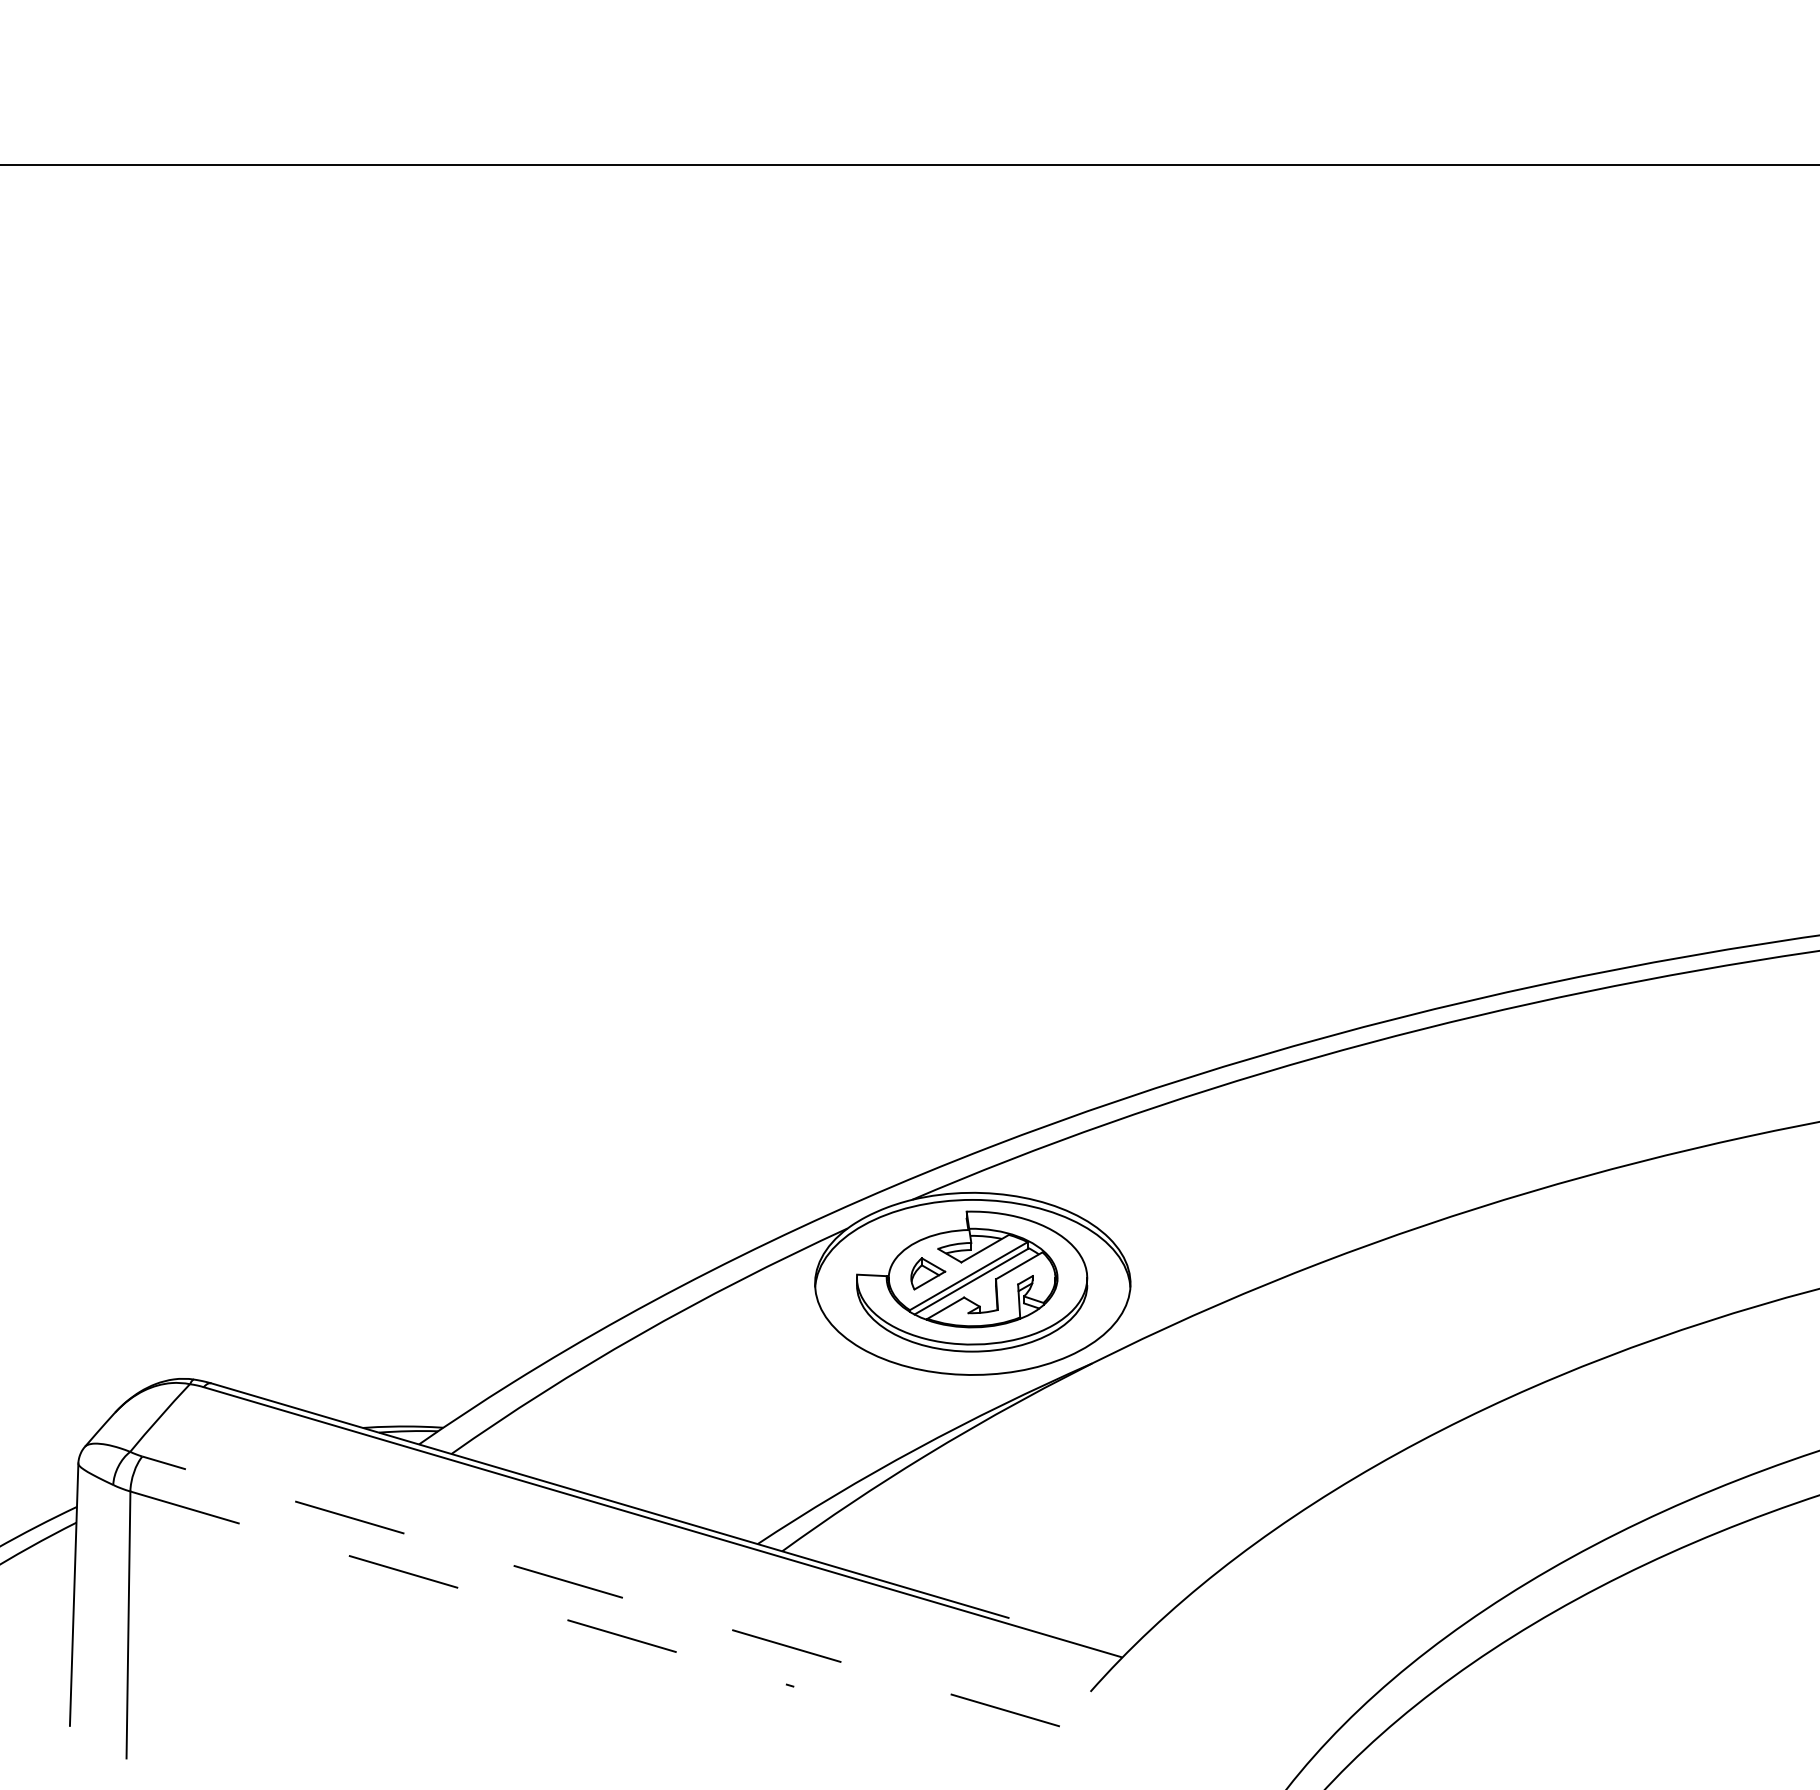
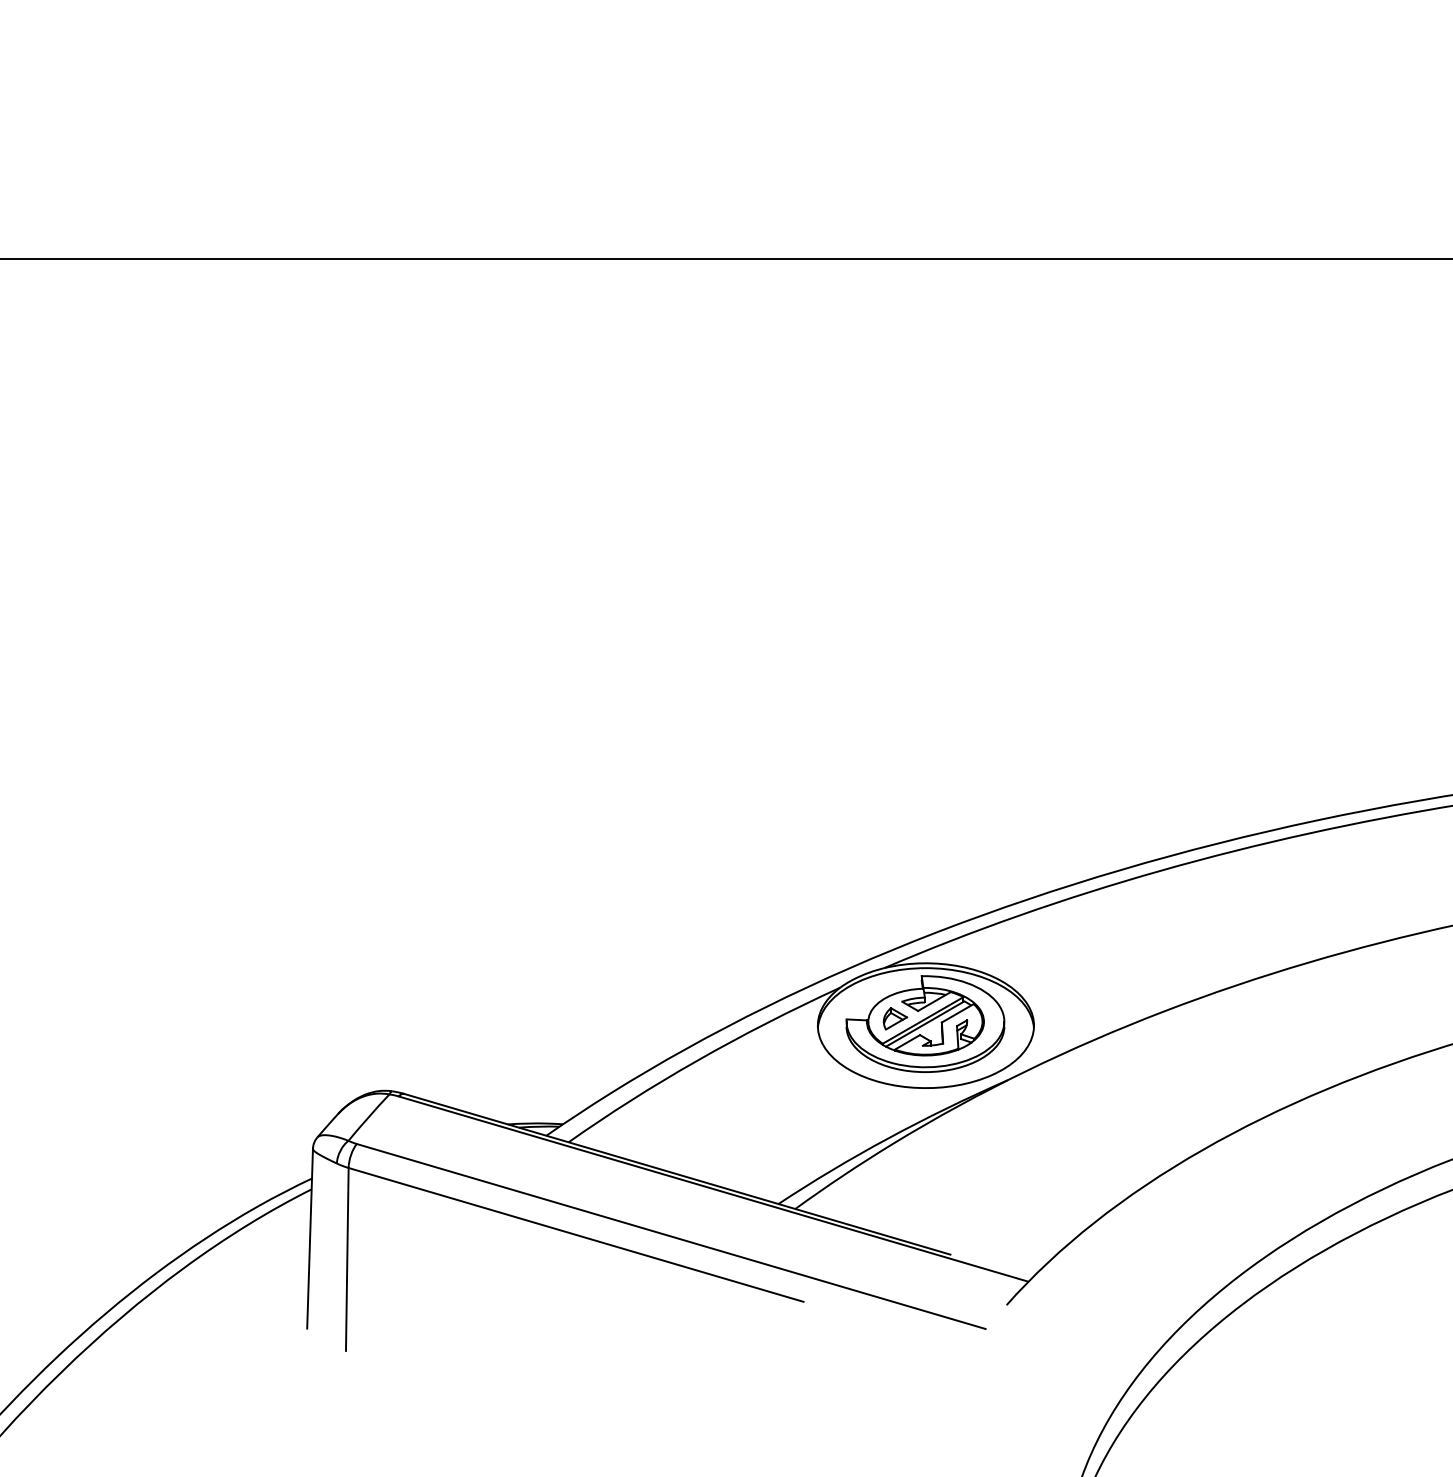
line: (462, 1590) -> (576, 1235), dashed -> solid
line: (601, 1591) -> (671, 1236), dashed -> solid

